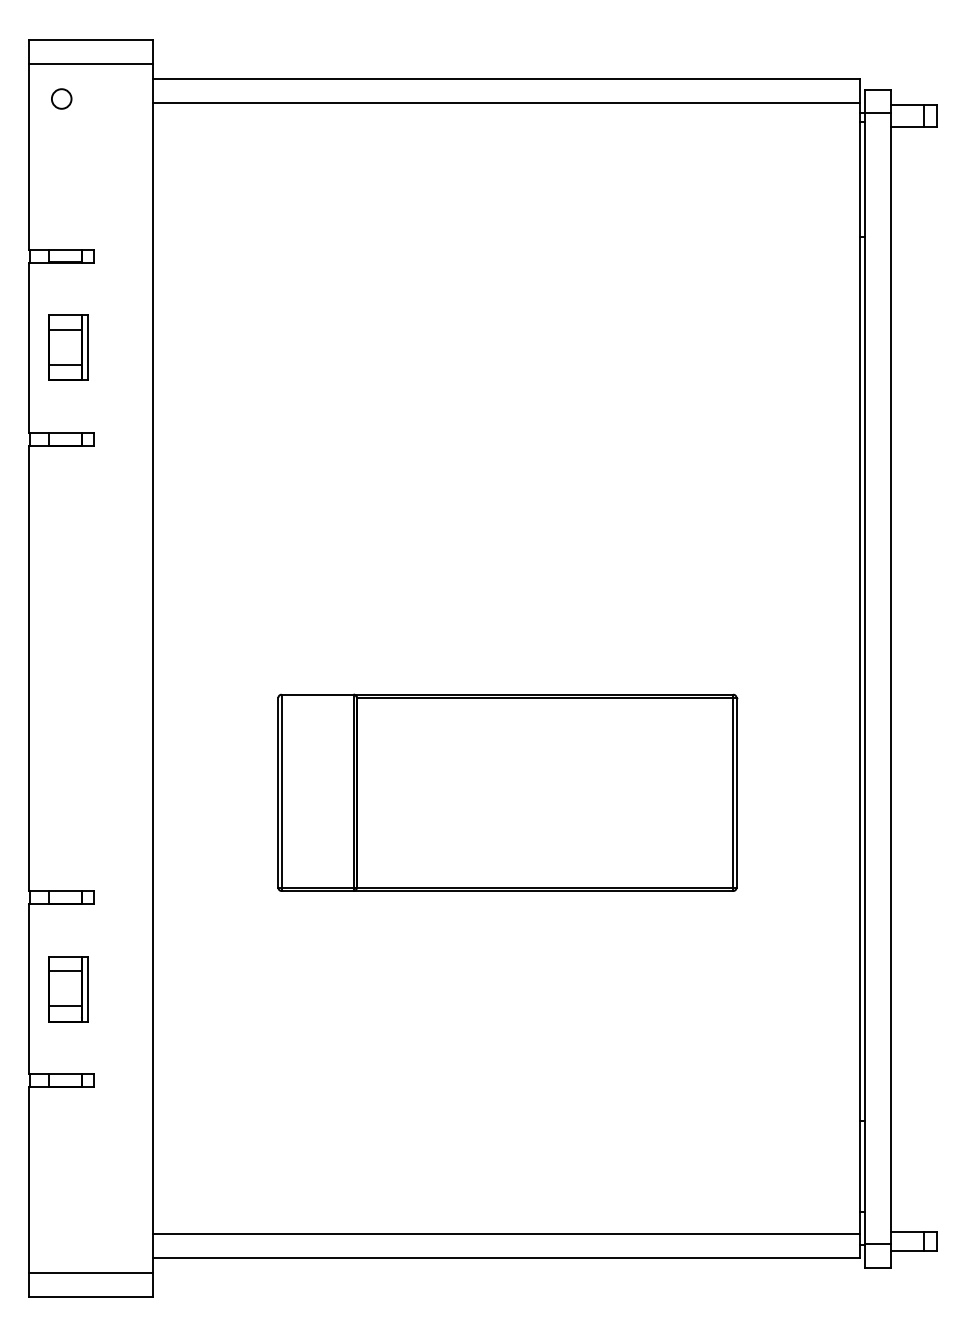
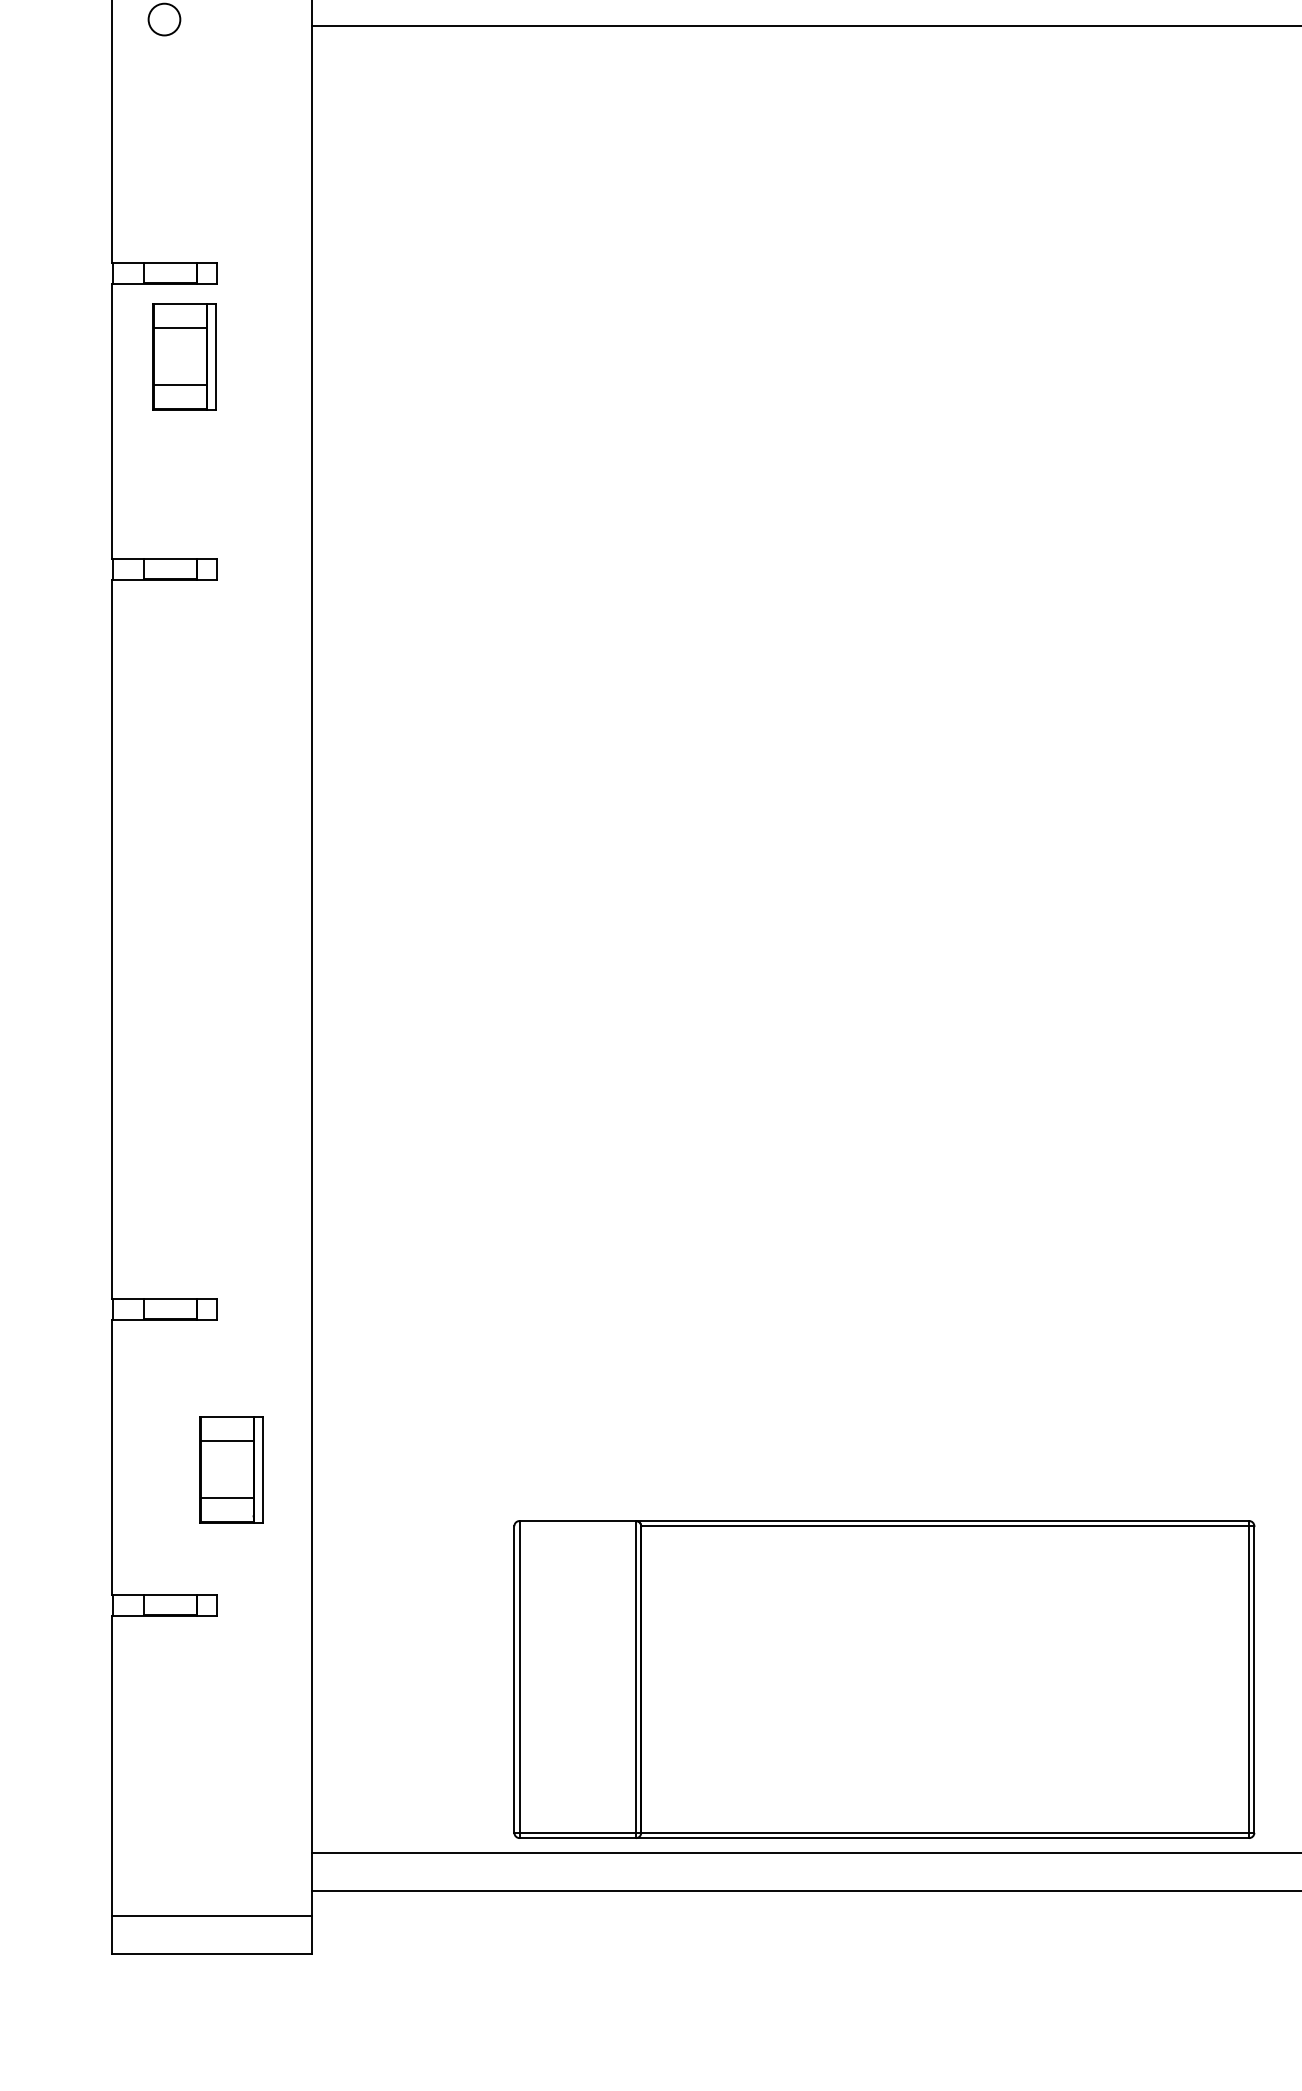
part: (68, 347) -> (185, 356), moved
part: (507, 792) -> (884, 1678), moved
part: (68, 989) -> (231, 1470), moved

